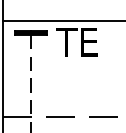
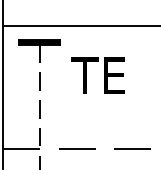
text: (76, 41) -> (97, 75), moved

